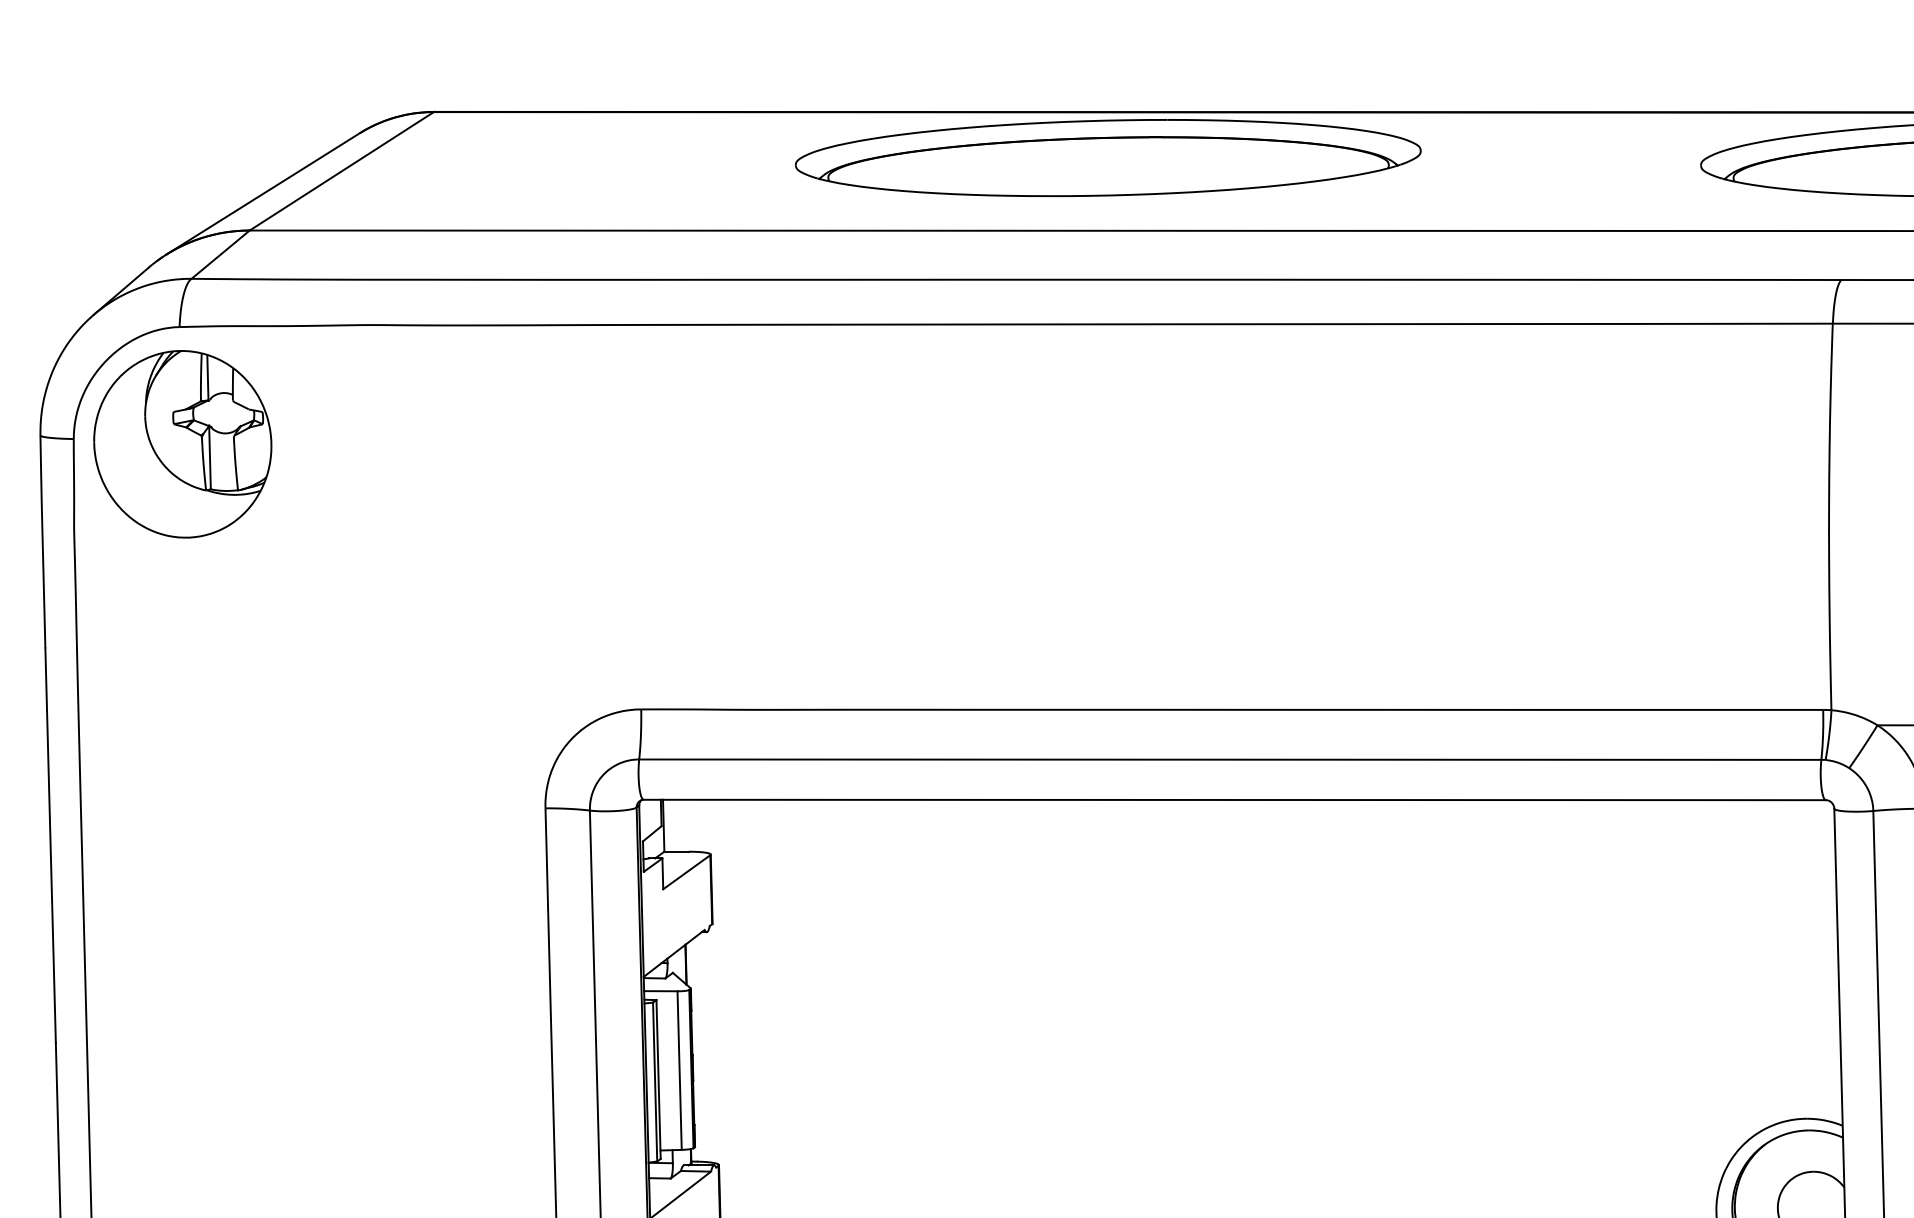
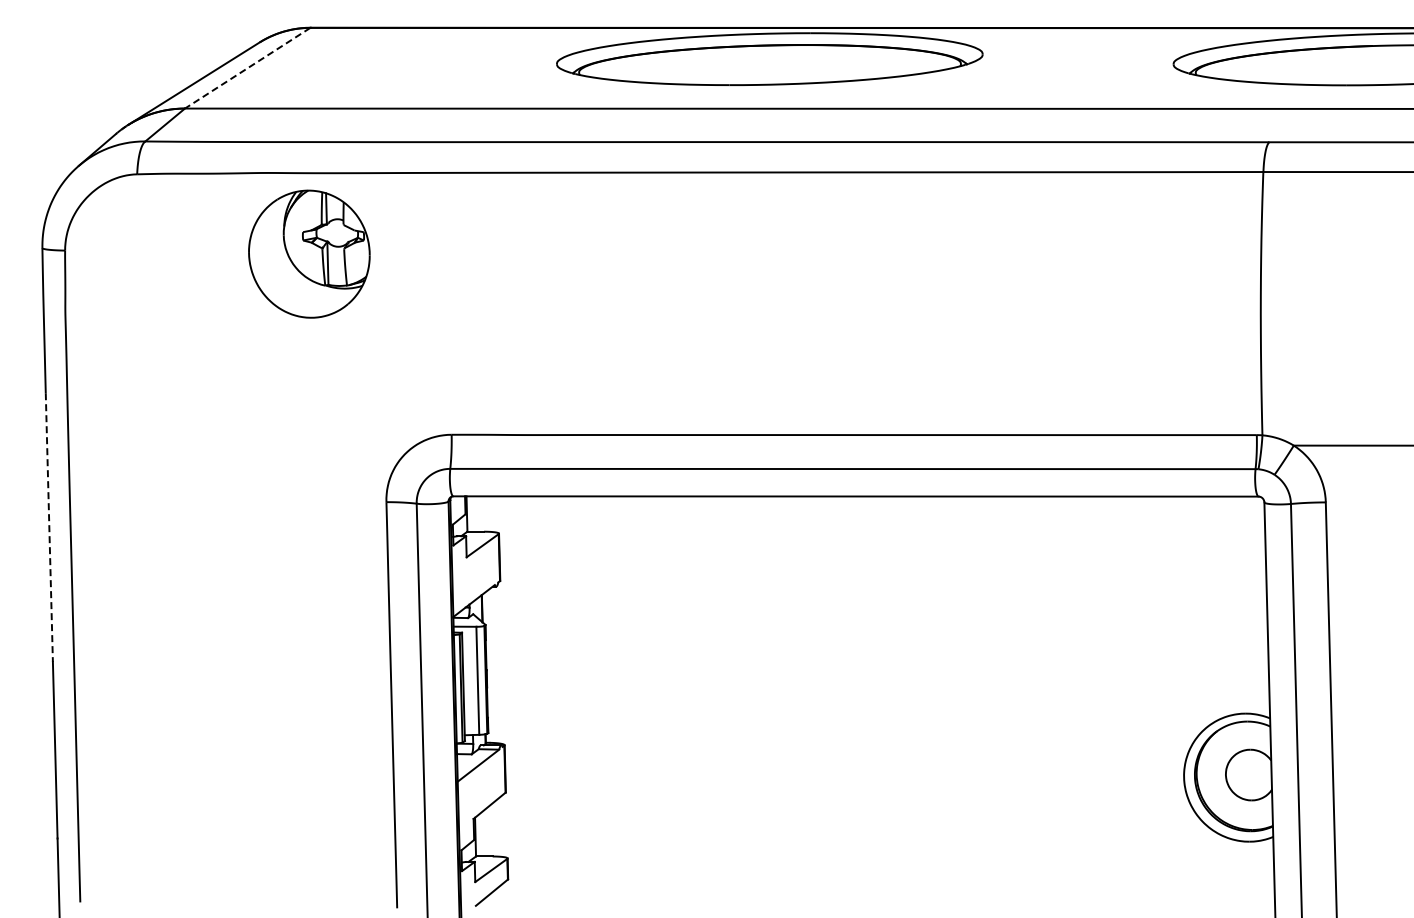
line: (341, 171) -> (247, 68), solid -> dashed
part: (182, 443) -> (309, 253), moved
line: (50, 846) -> (49, 528), solid -> dashed

